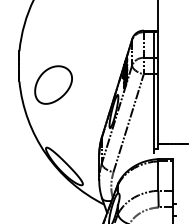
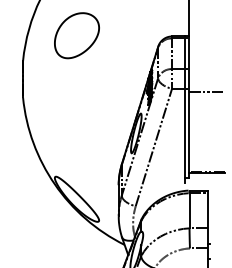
line: (173, 77) -> (207, 92), added
part: (53, 84) -> (76, 35), moved

